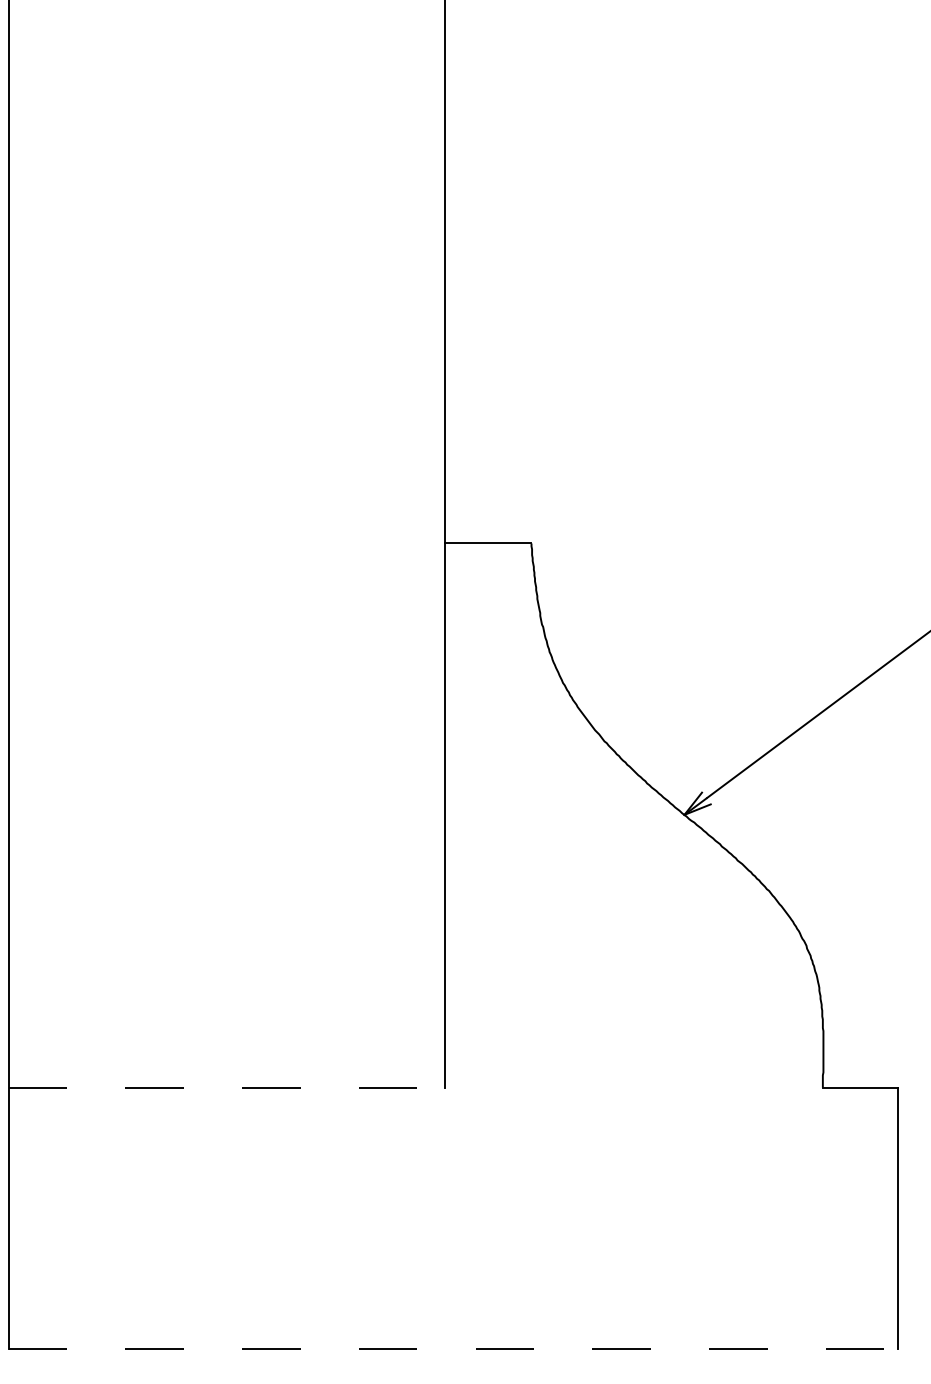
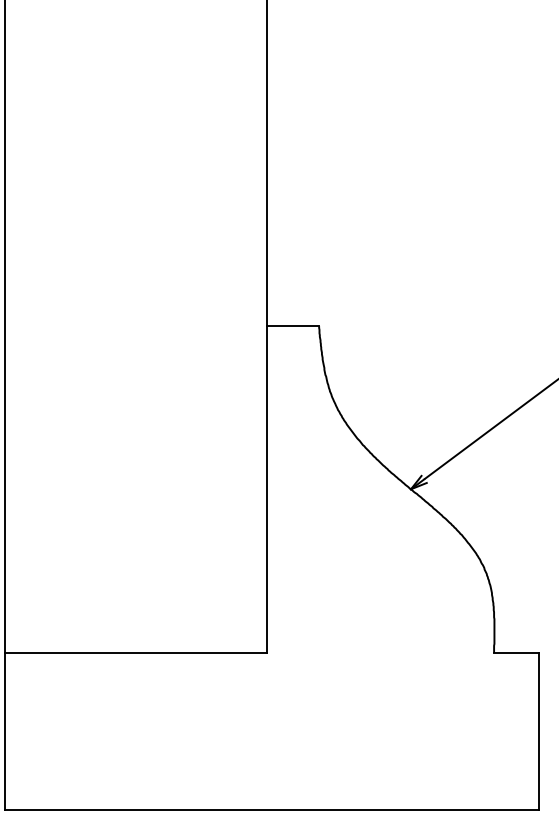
line: (227, 1088) -> (136, 653), dashed -> solid
line: (453, 1349) -> (272, 810), dashed -> solid

